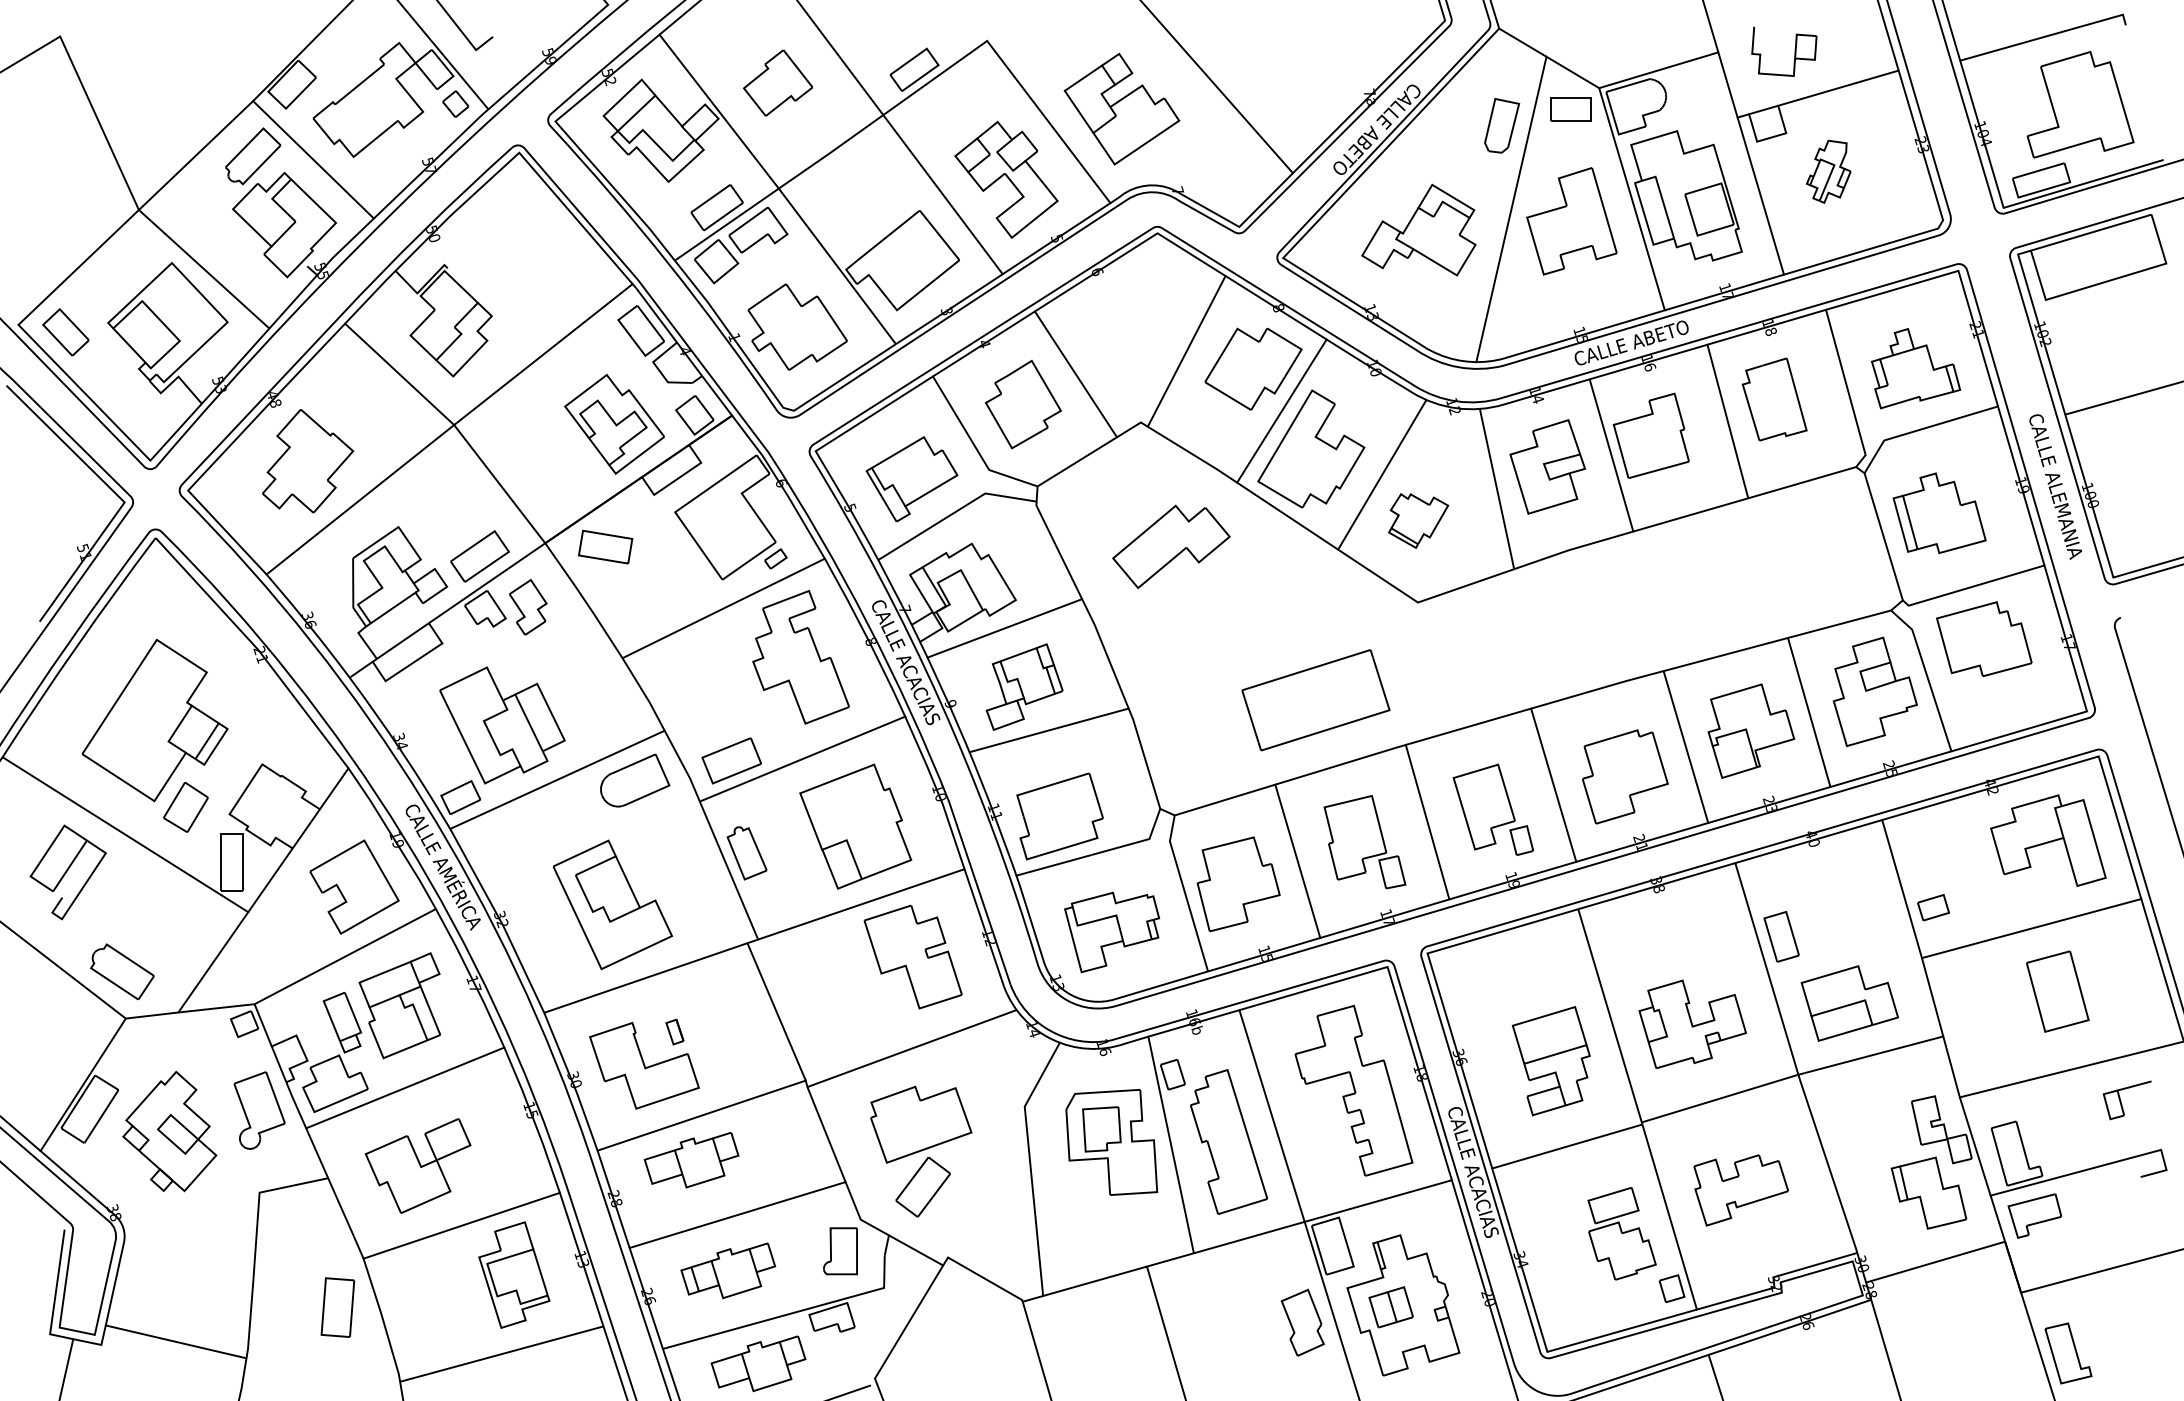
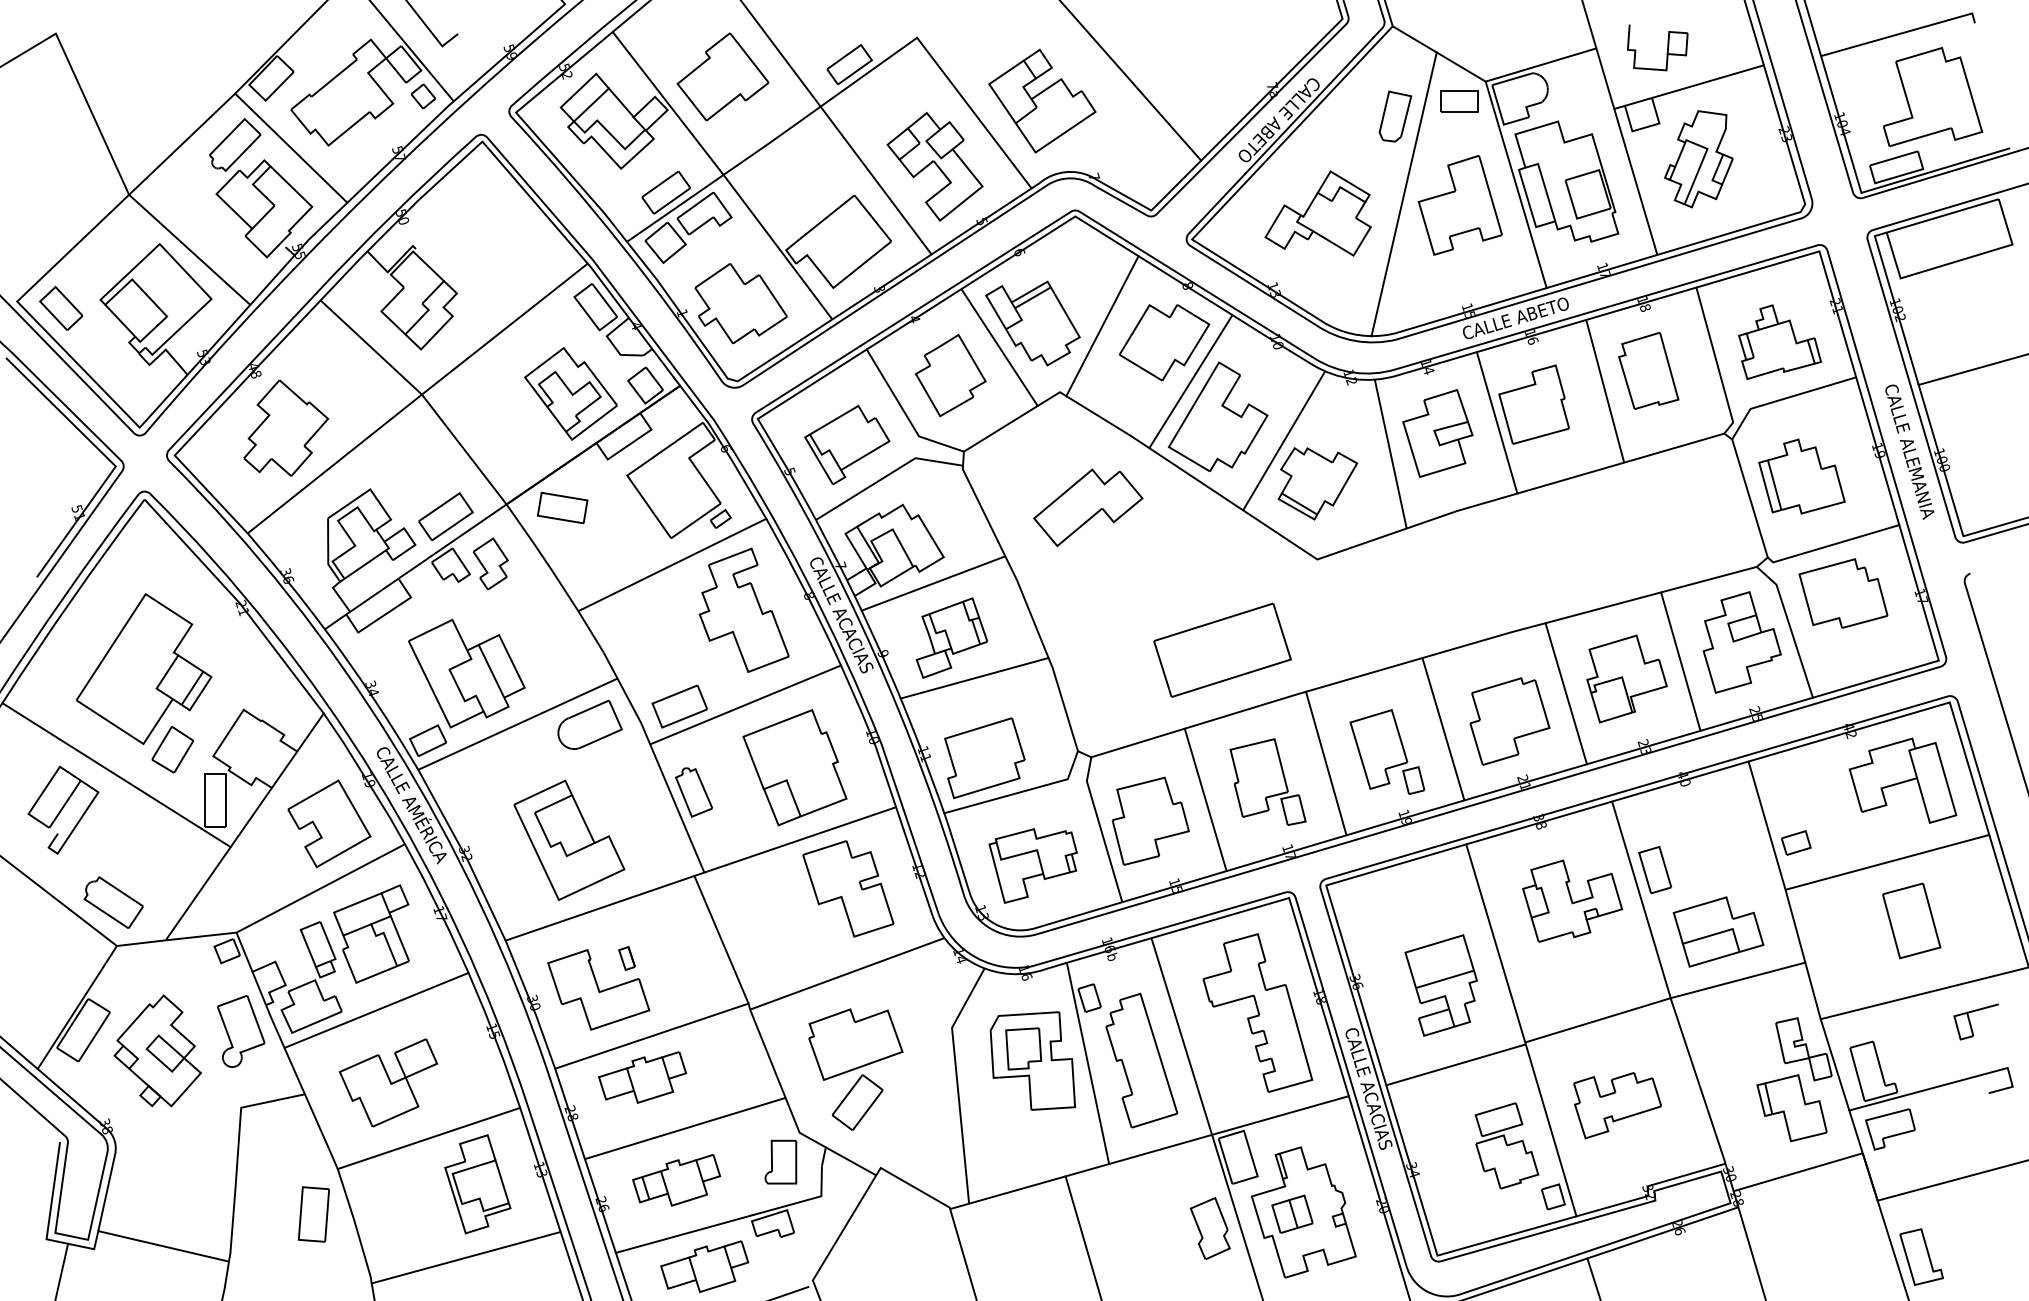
part: (777, 82) -> (722, 76), size x1.43
part: (1828, 171) -> (1698, 159), size x1.67
part: (1111, 348) -> (1032, 323), added
part: (1418, 520) -> (1317, 483), size x1.43
part: (1692, 1023) -> (1572, 900), moved

